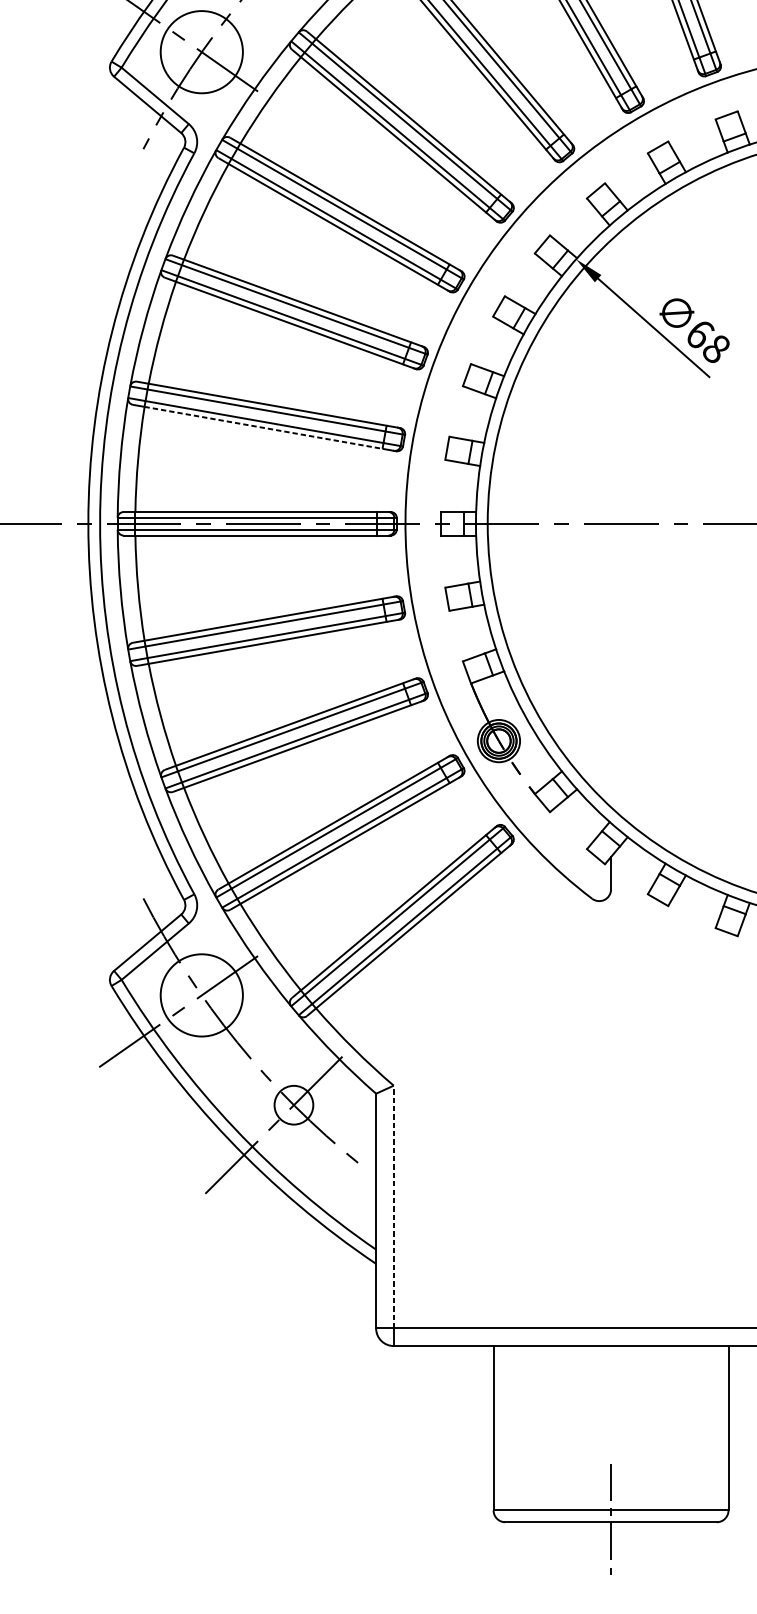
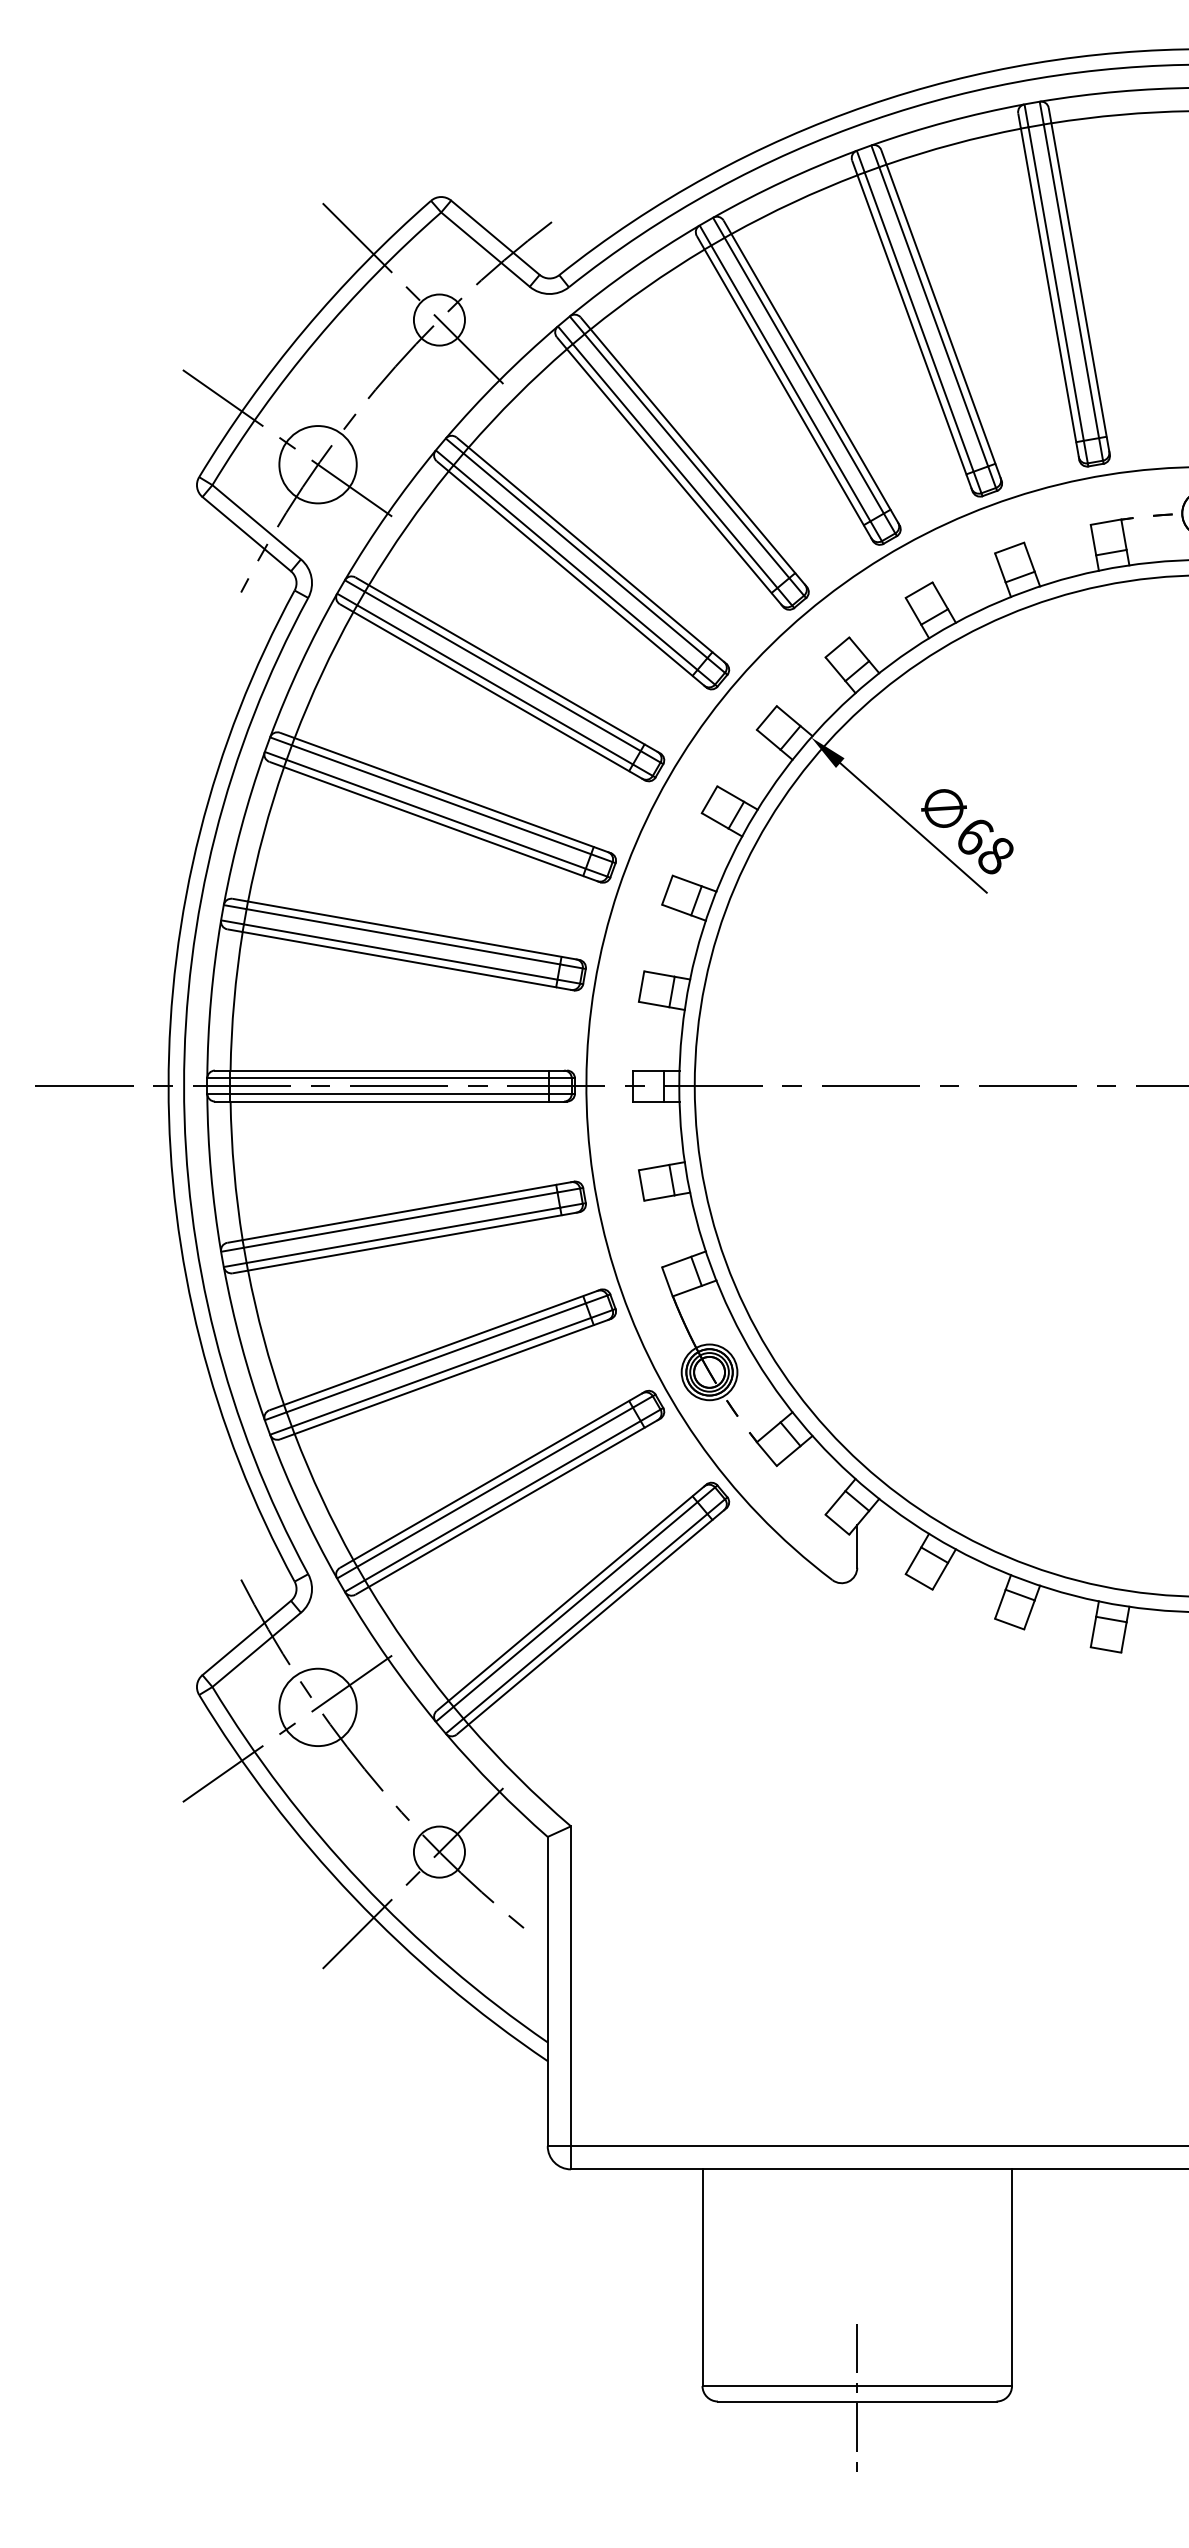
circle: (201, 52) -> (317, 464), size x0.71
line: (263, 427) -> (399, 959), dashed -> solid
circle: (201, 995) -> (317, 1707), size x0.71
line: (393, 1207) -> (570, 1986), dashed -> solid

